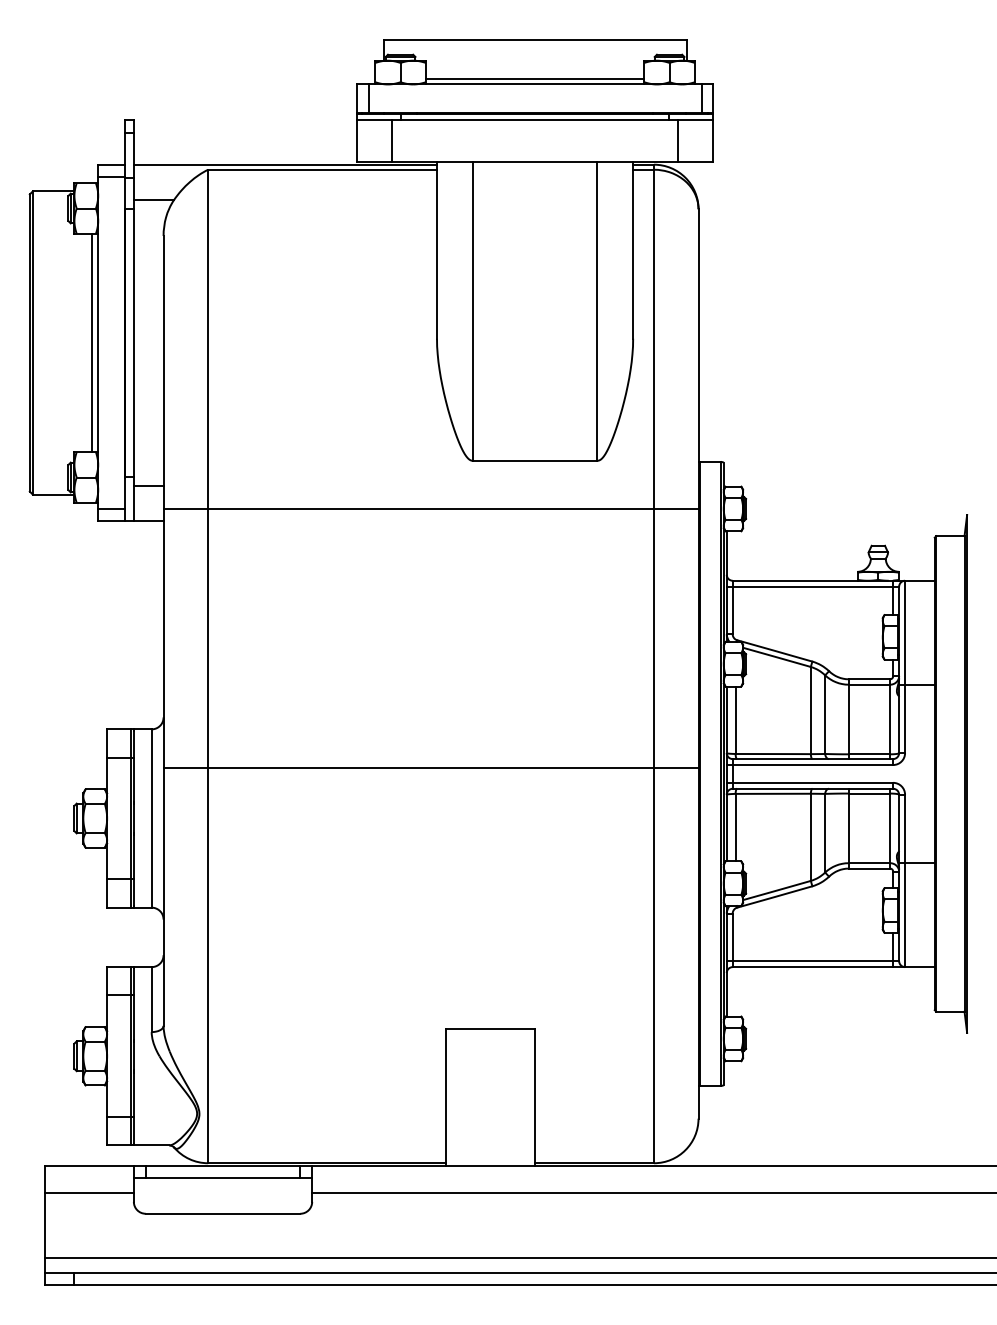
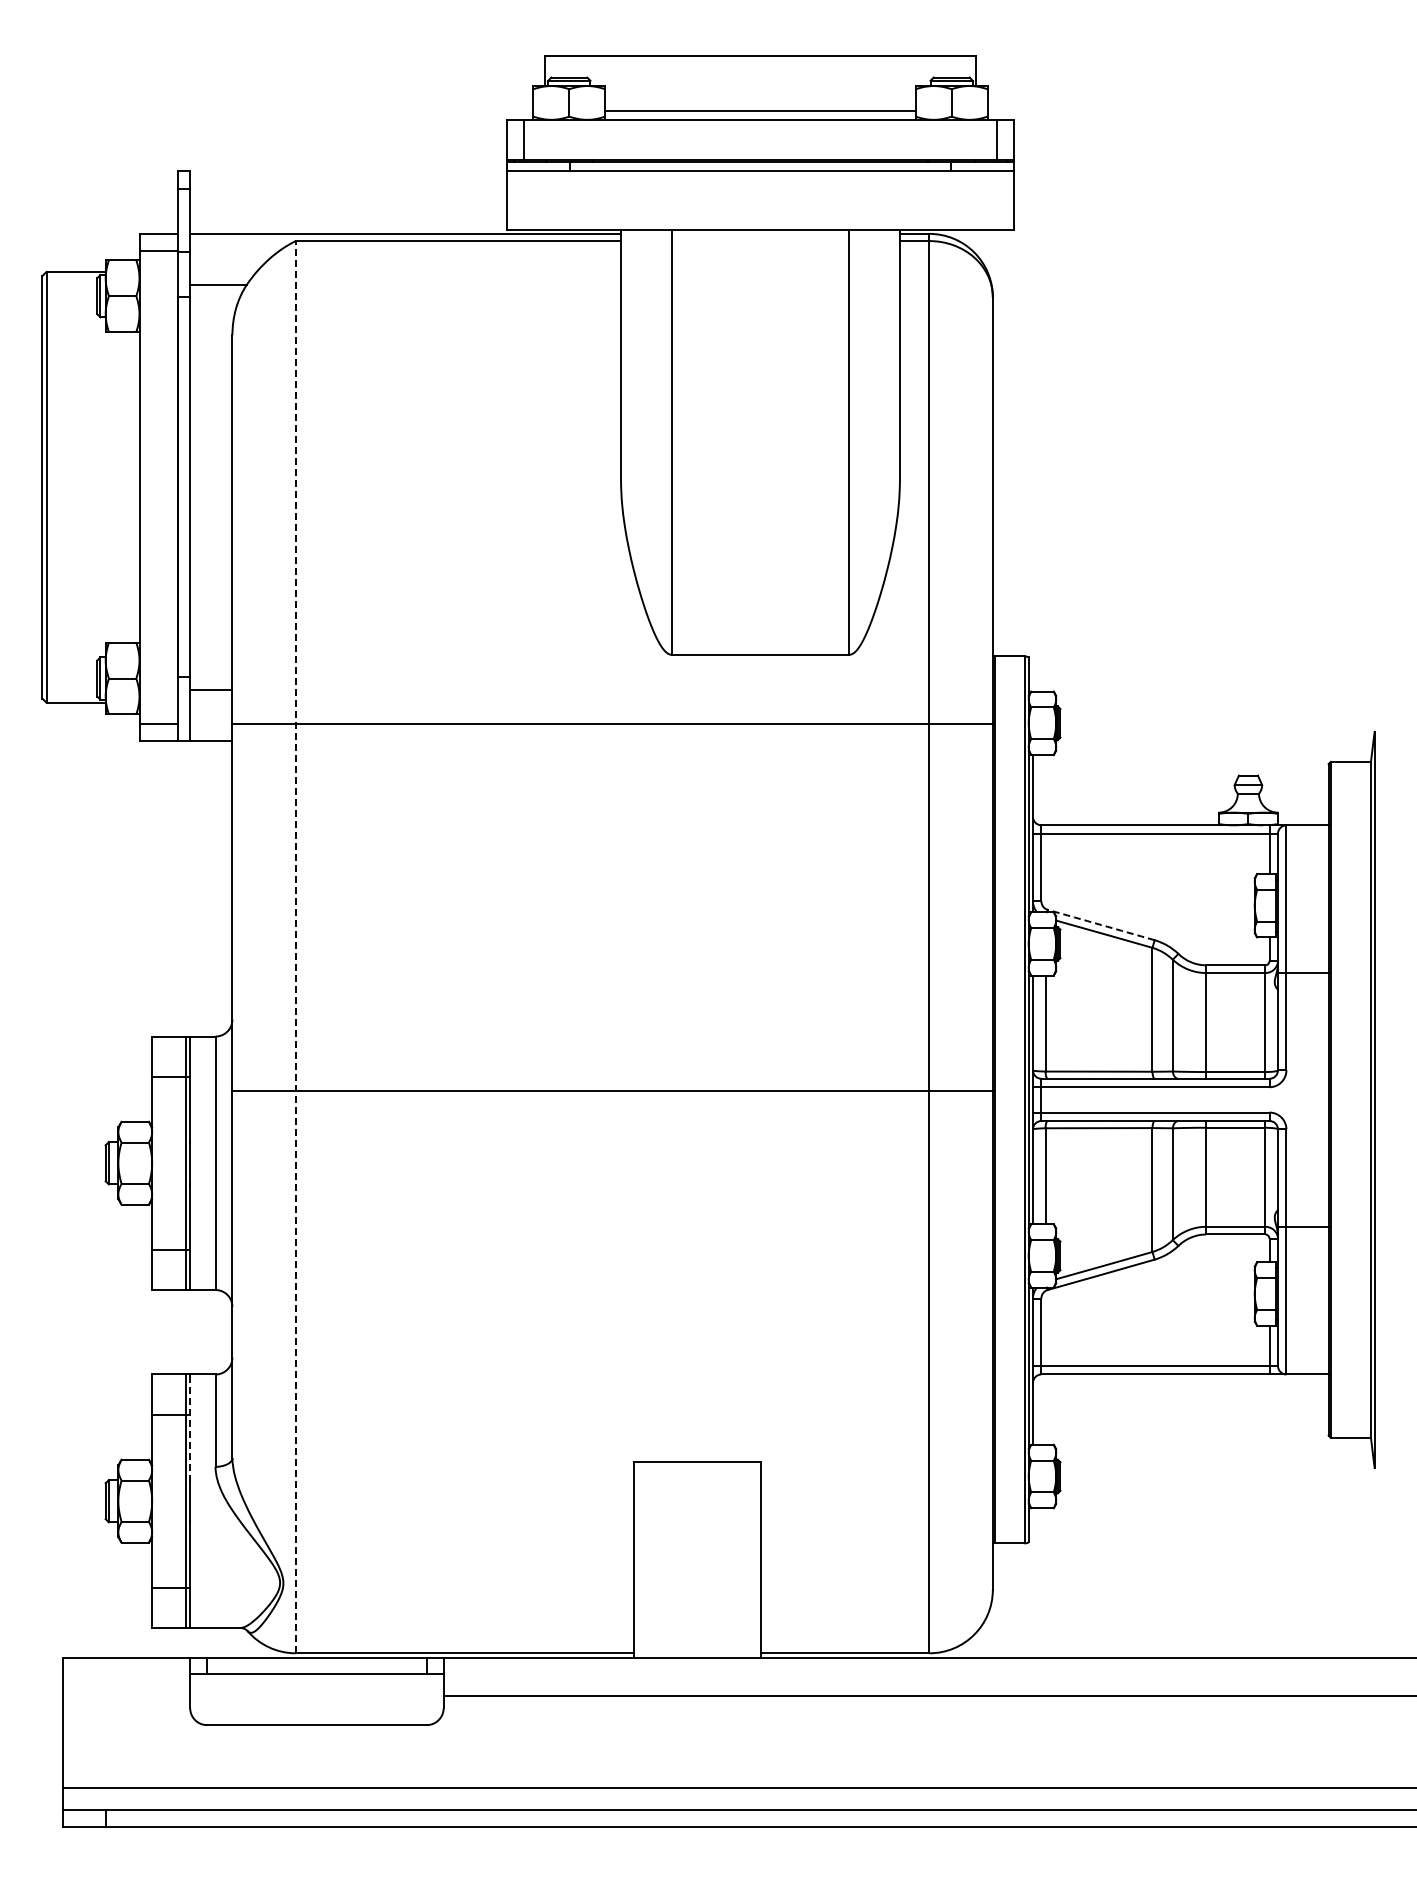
line: (392, 140) -> (557, 199), removed
line: (677, 140) -> (963, 199), removed
line: (92, 343) -> (131, 487), removed
arc: (774, 650) -> (1101, 924), solid -> dashed
line: (207, 666) -> (295, 946), solid -> dashed
line: (134, 1005) -> (190, 1428), solid -> dashed
line: (89, 1192) -> (126, 1695), removed

